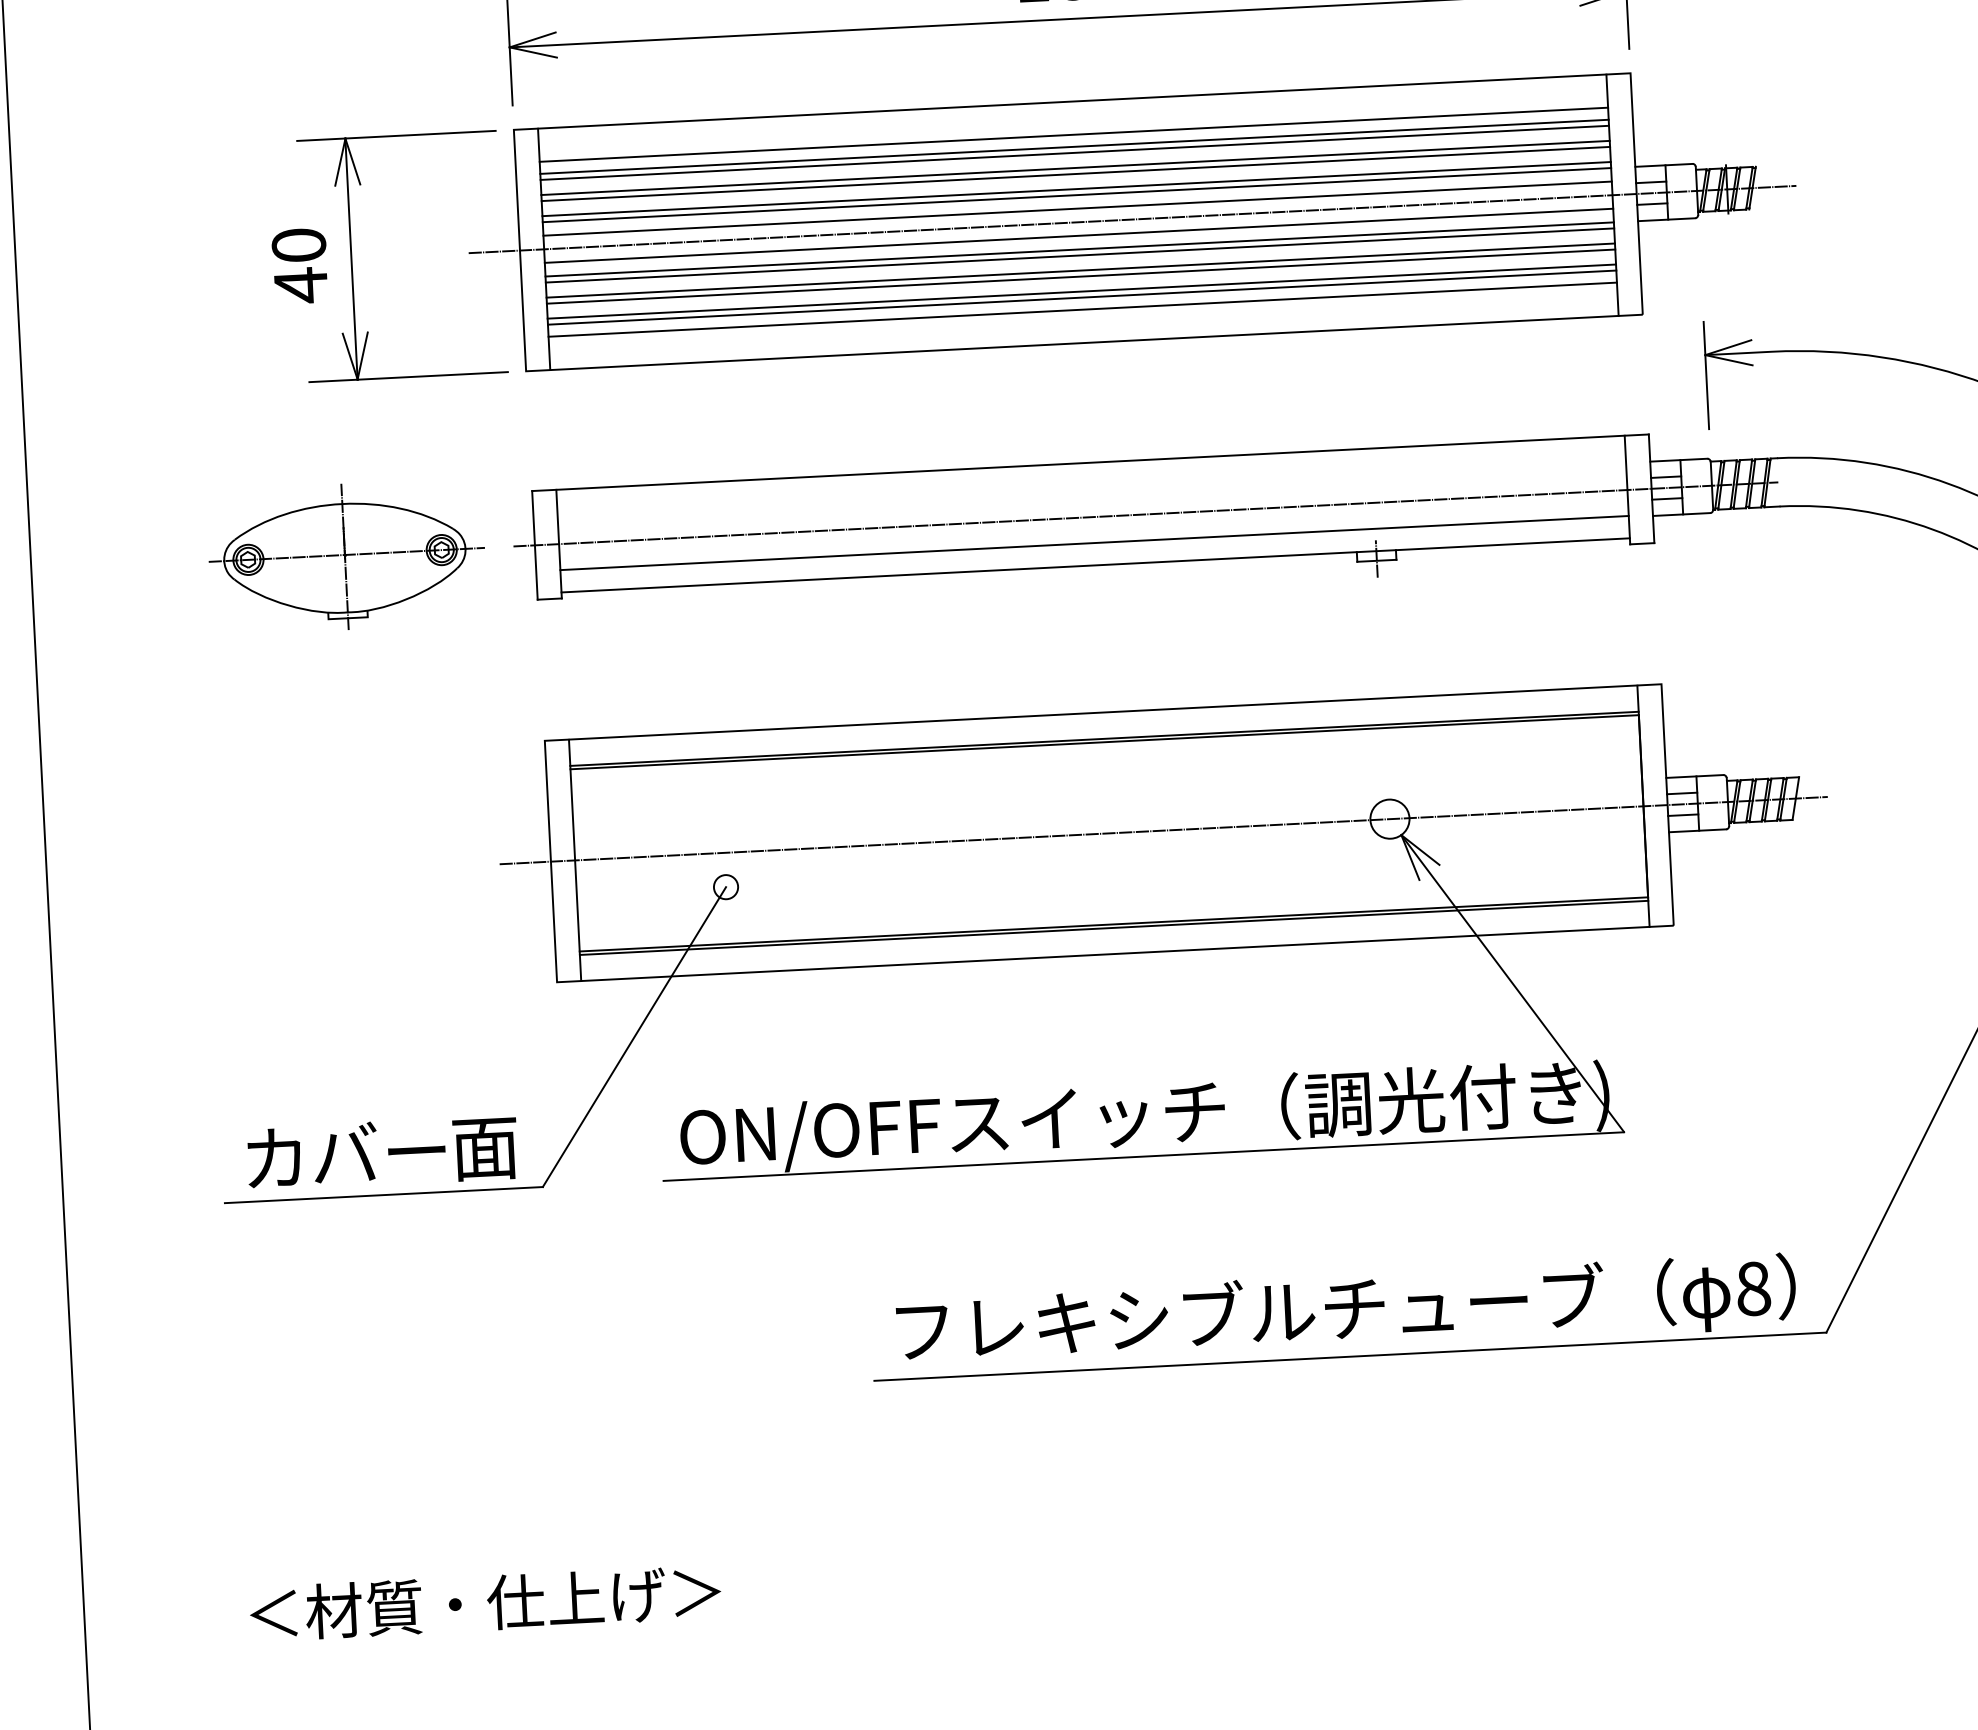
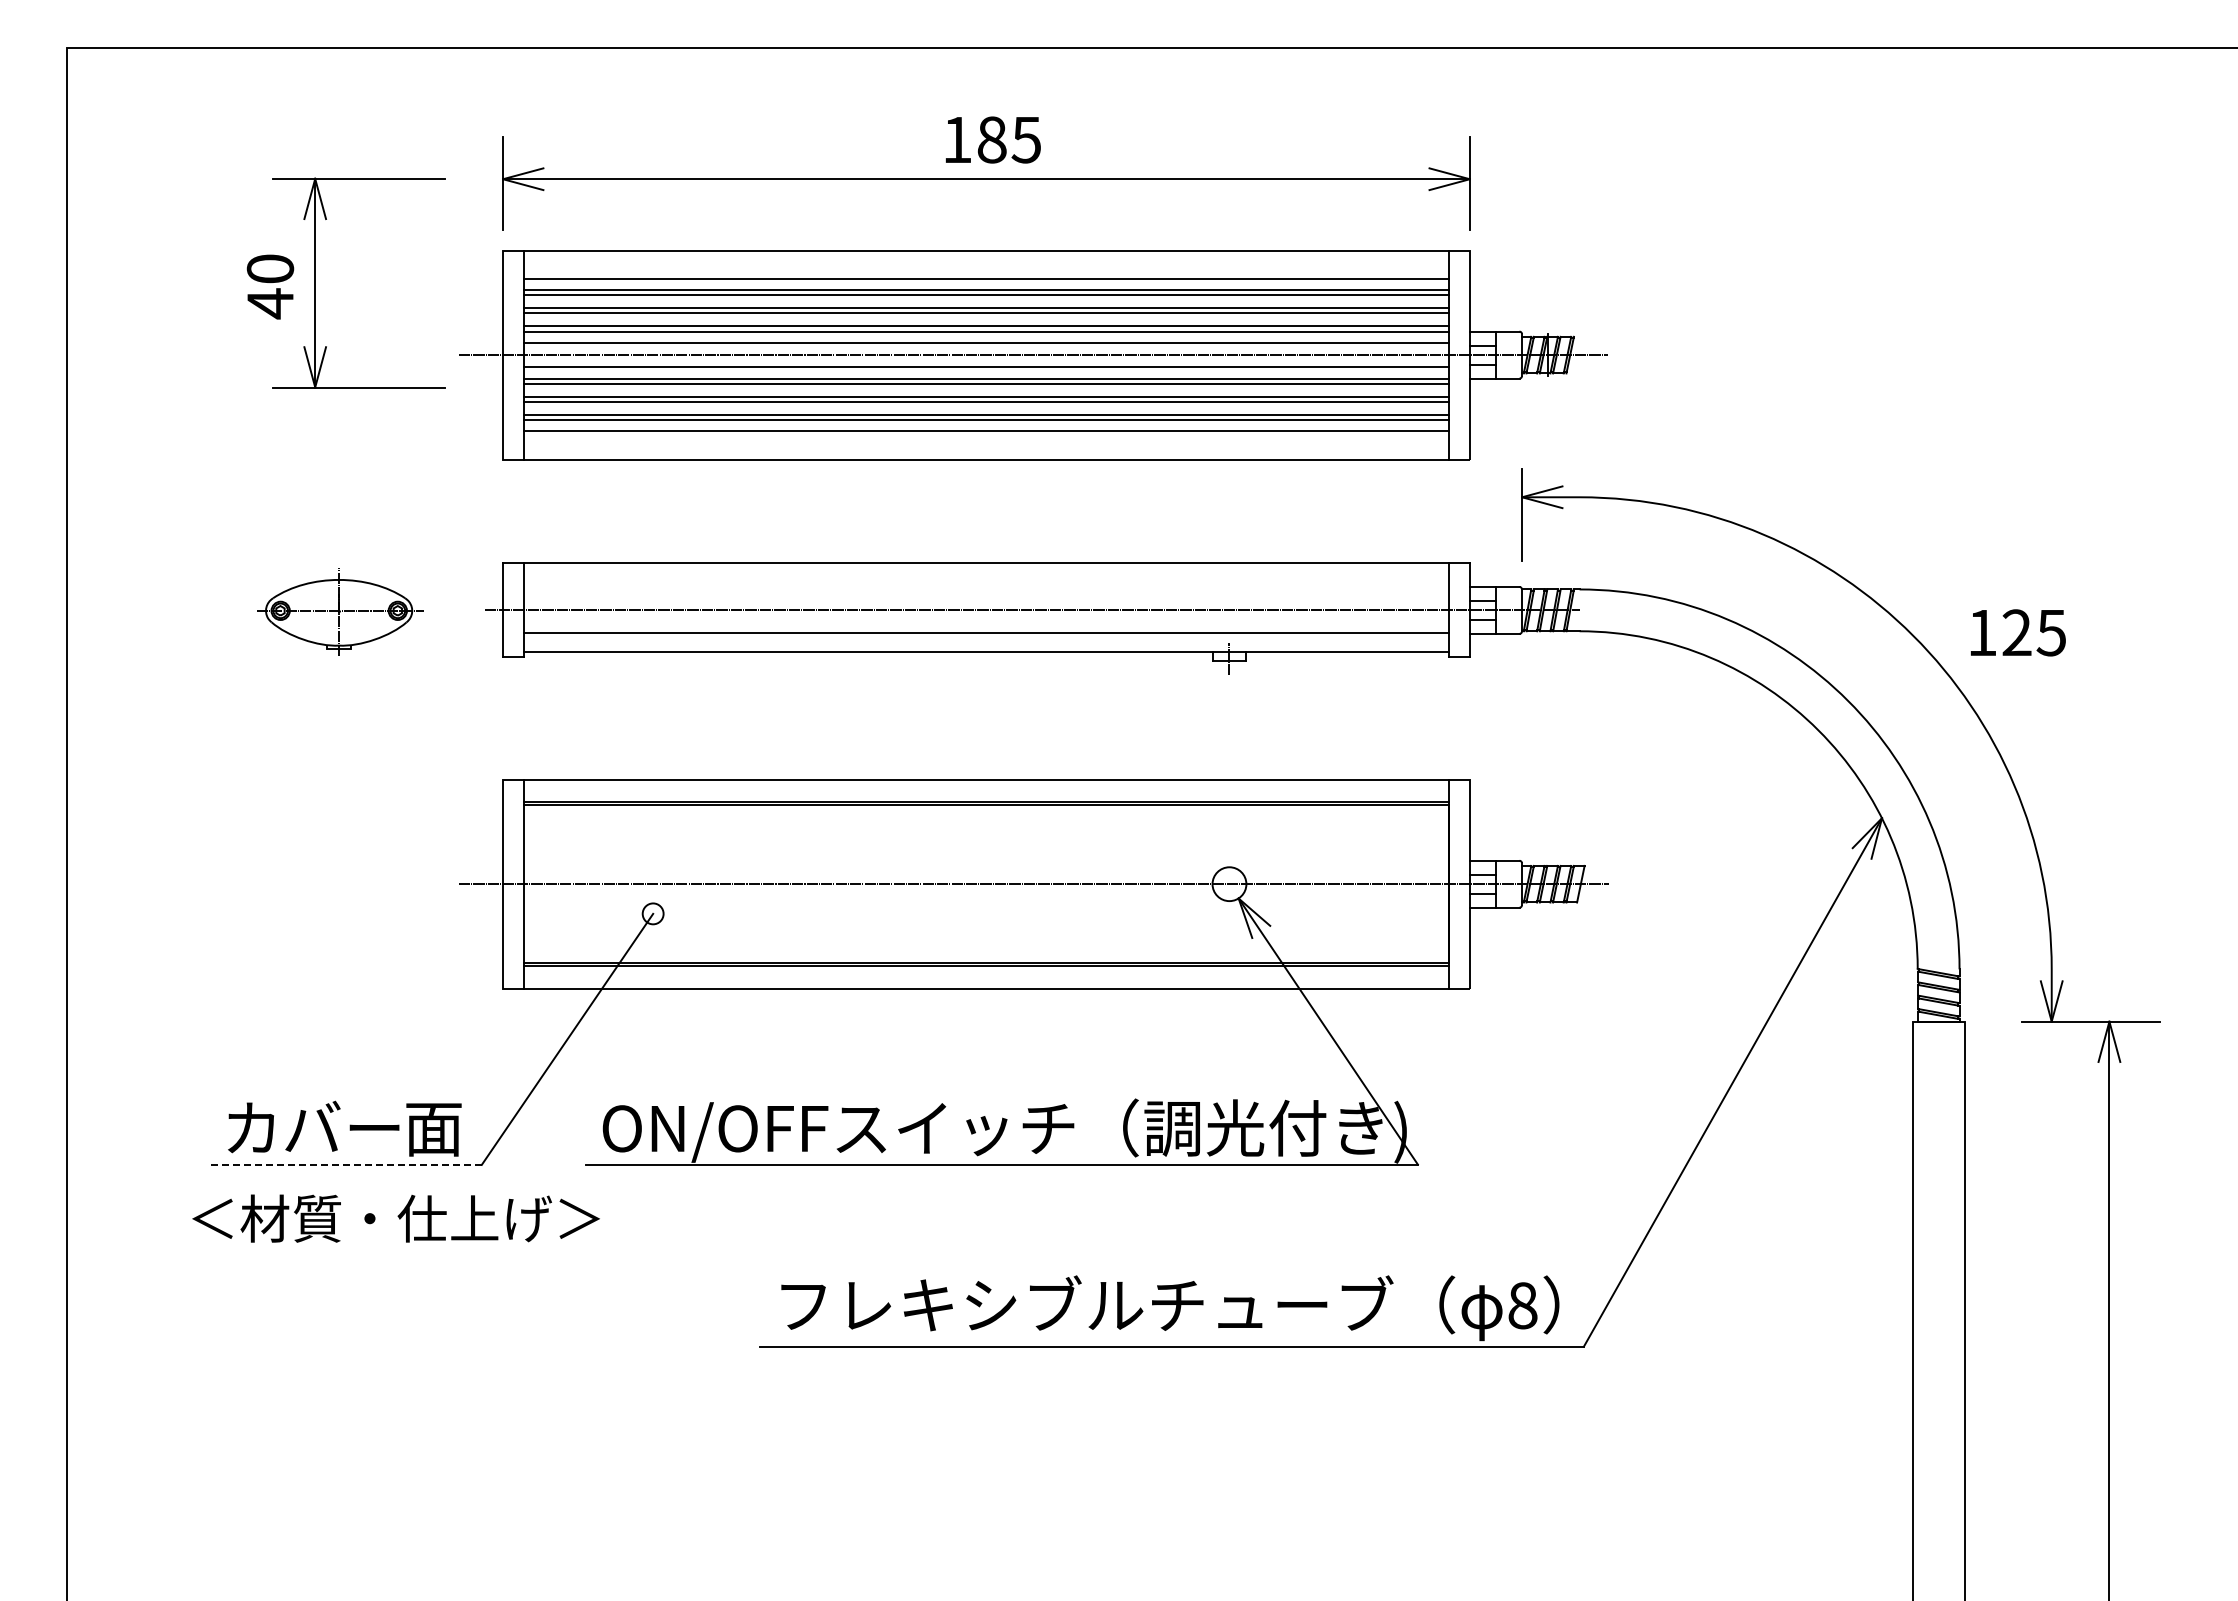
part: (351, 258) -> (315, 282), moved
part: (347, 556) -> (340, 611), size x0.7
line: (384, 1194) -> (344, 1164), solid -> dashed
text: (484, 1602) -> (395, 1218), moved

